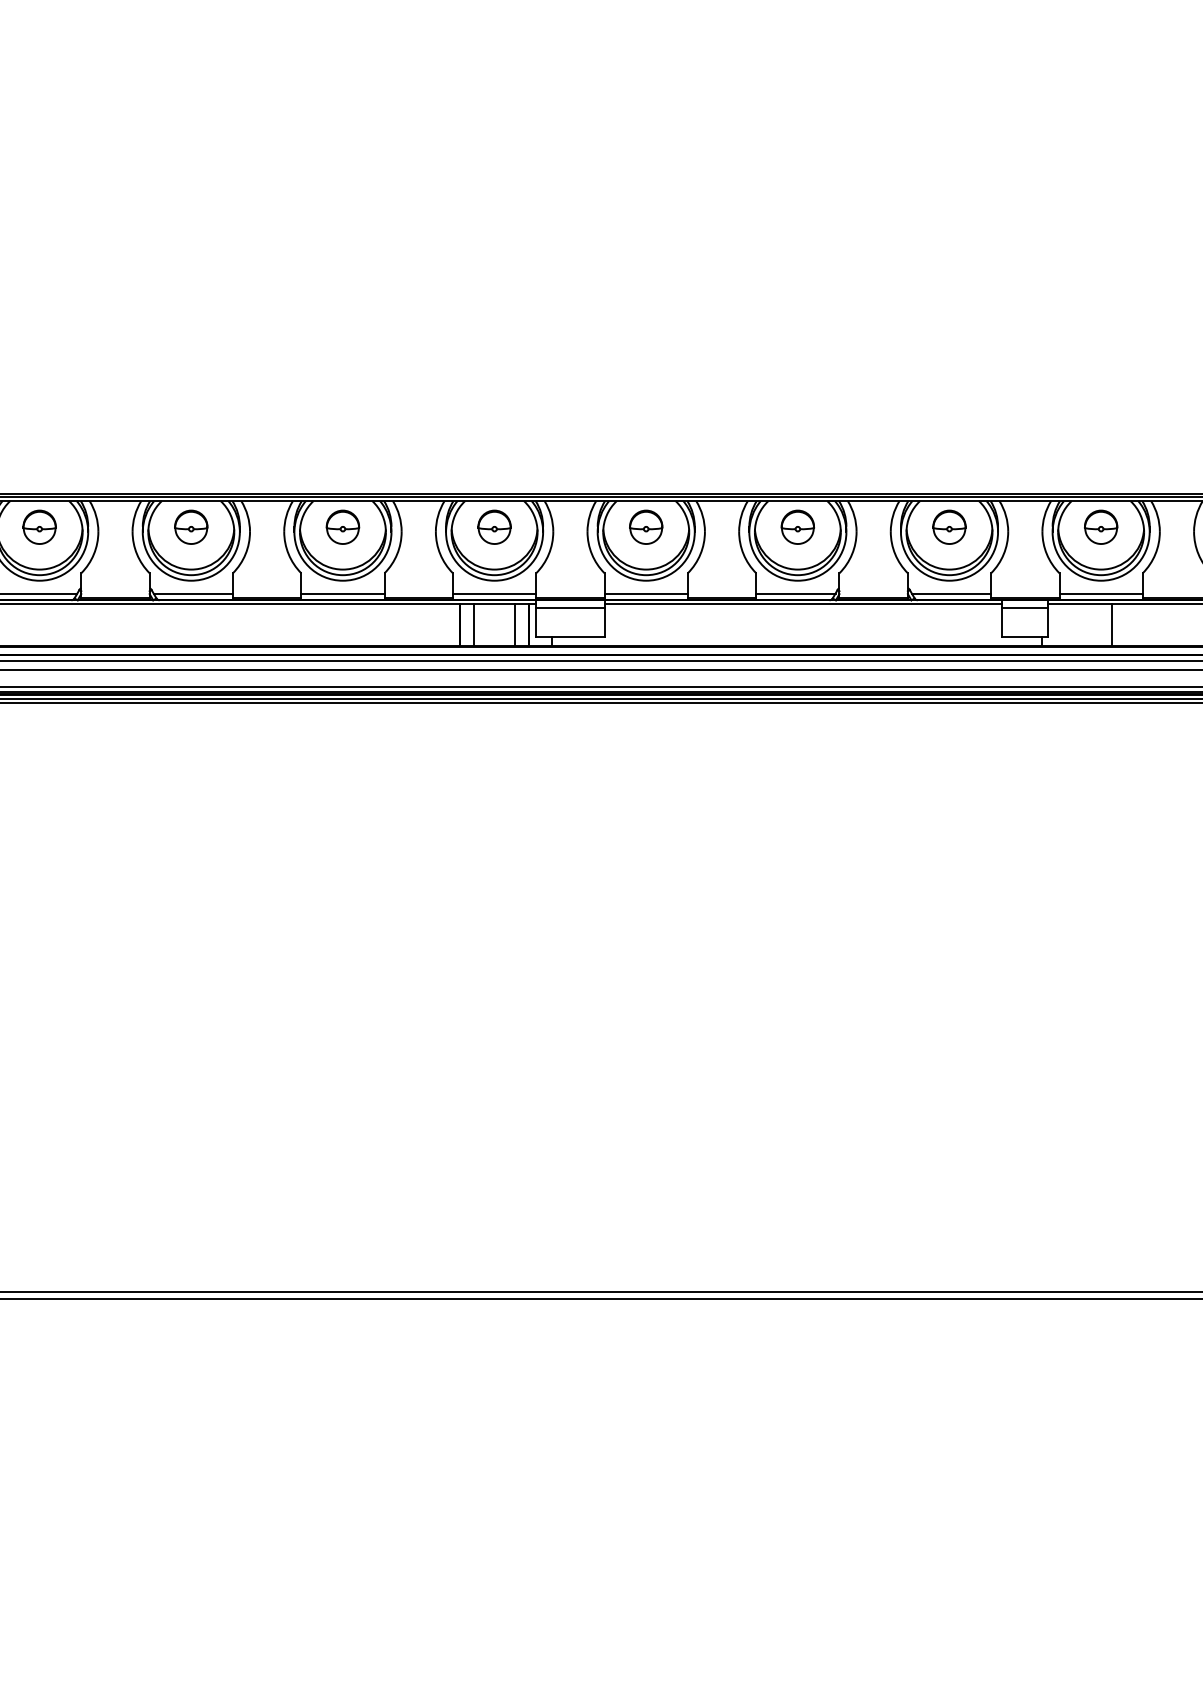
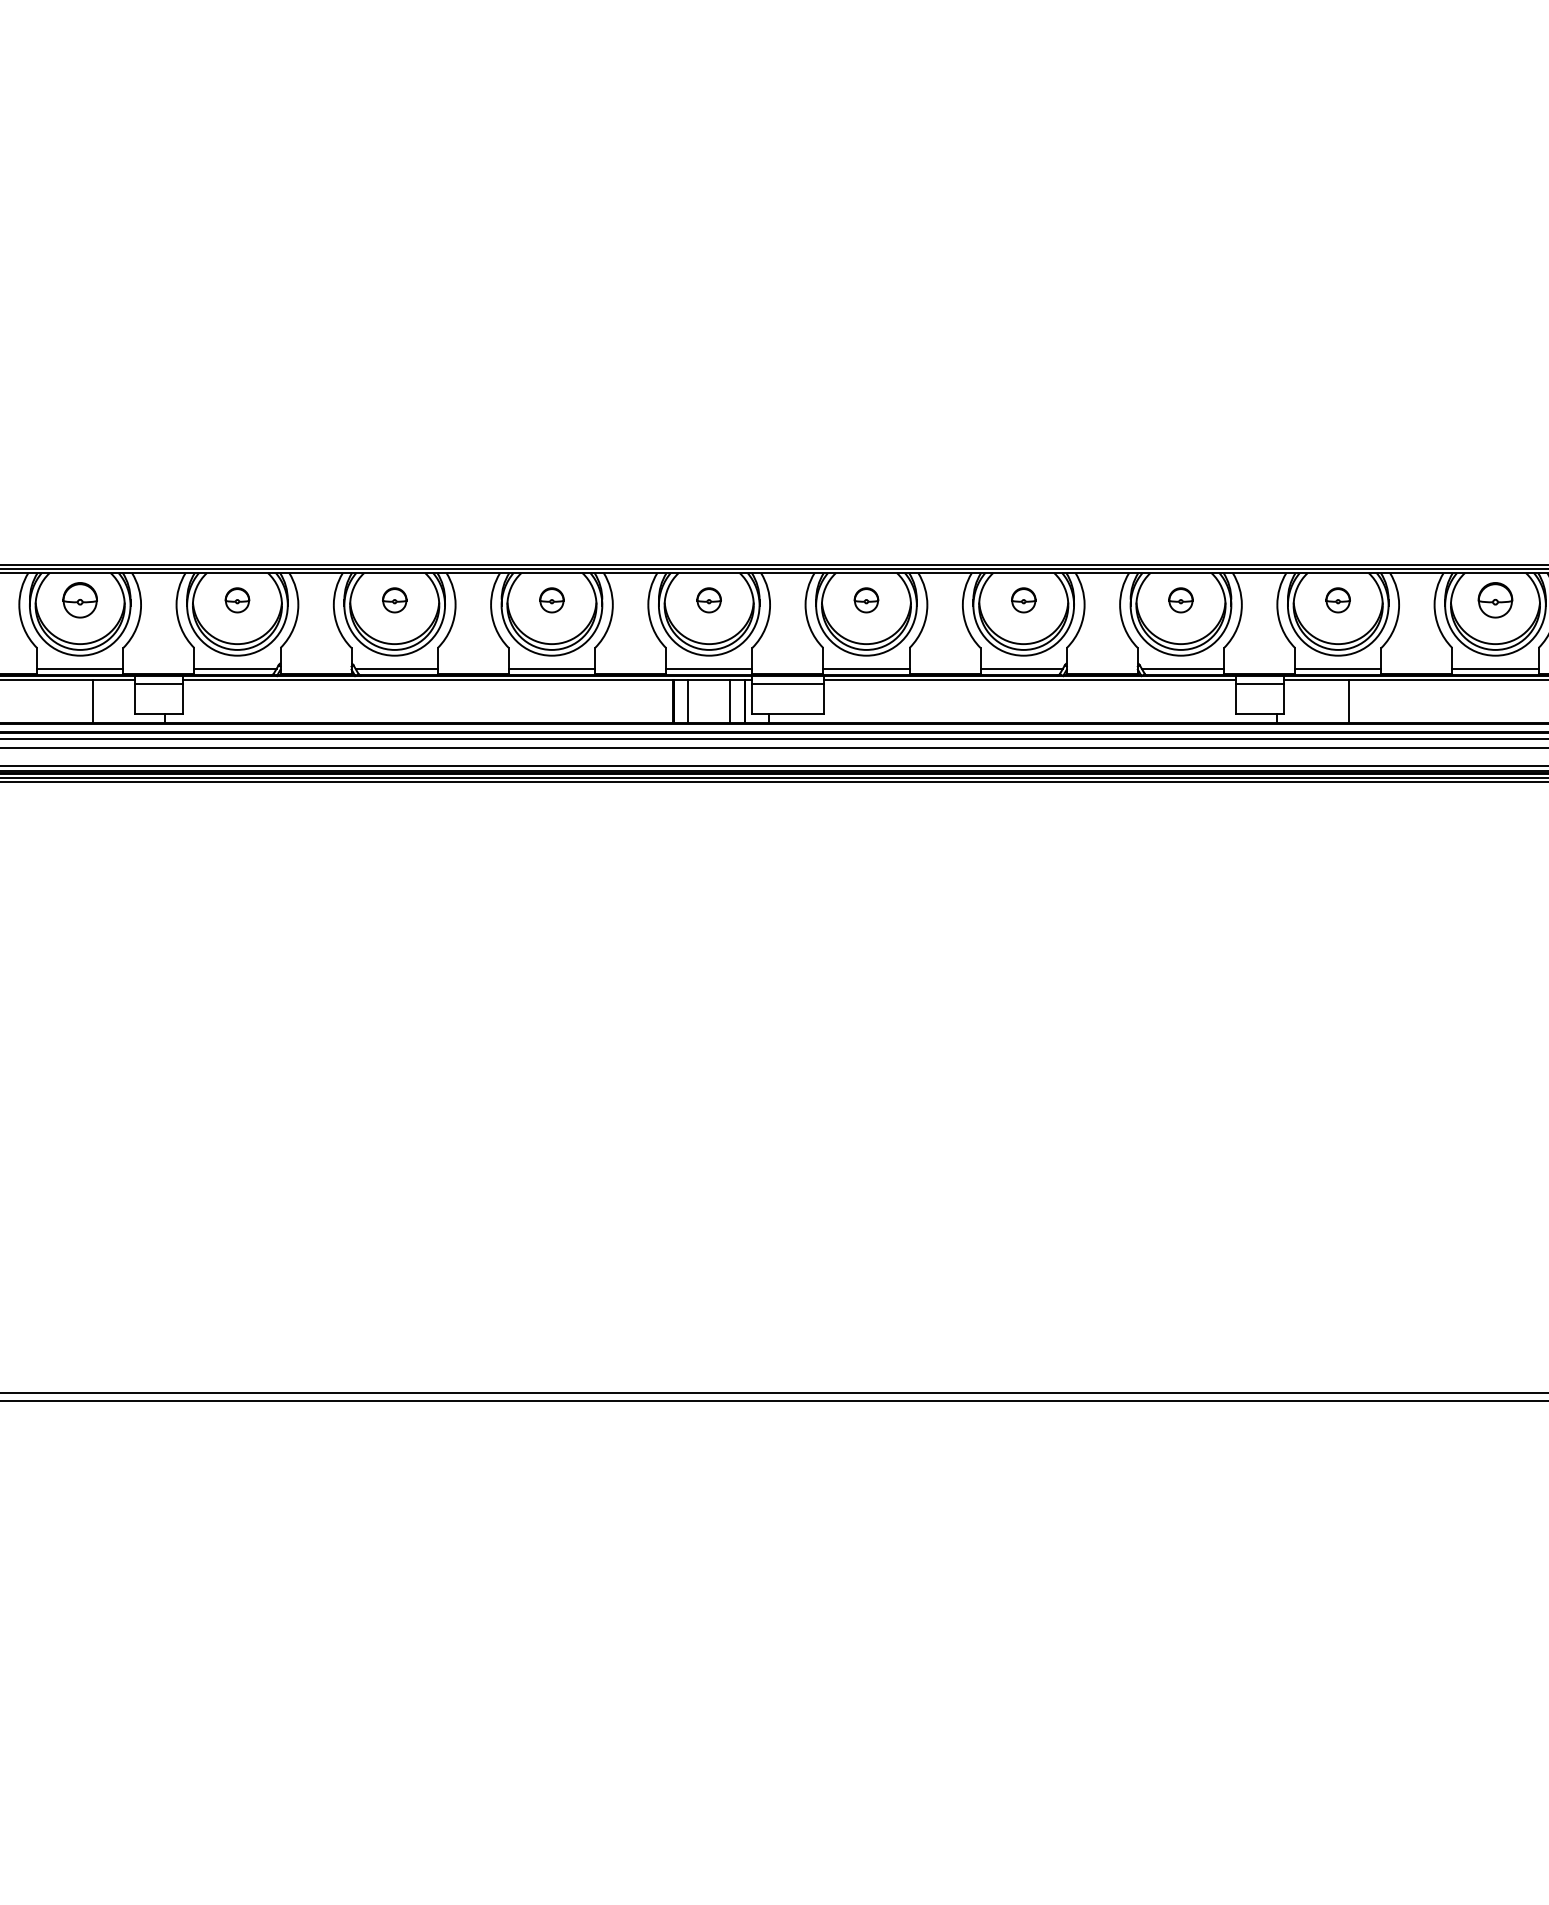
part: (39, 527) -> (237, 600), size x0.7
part: (191, 527) -> (394, 600), size x0.7
part: (342, 527) -> (551, 600), size x0.7
part: (493, 527) -> (708, 600), size x0.7
part: (646, 527) -> (866, 600), size x0.7
part: (797, 527) -> (1023, 600), size x0.7
part: (949, 527) -> (1180, 600), size x0.7
part: (1100, 527) -> (1337, 600), size x0.7

